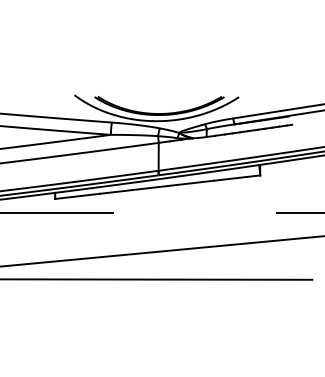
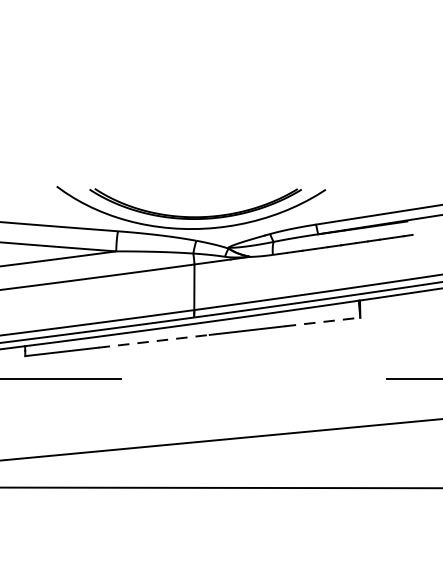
line: (237, 178) -> (323, 322), solid -> dashed
line: (134, 189) -> (154, 340), solid -> dashed

